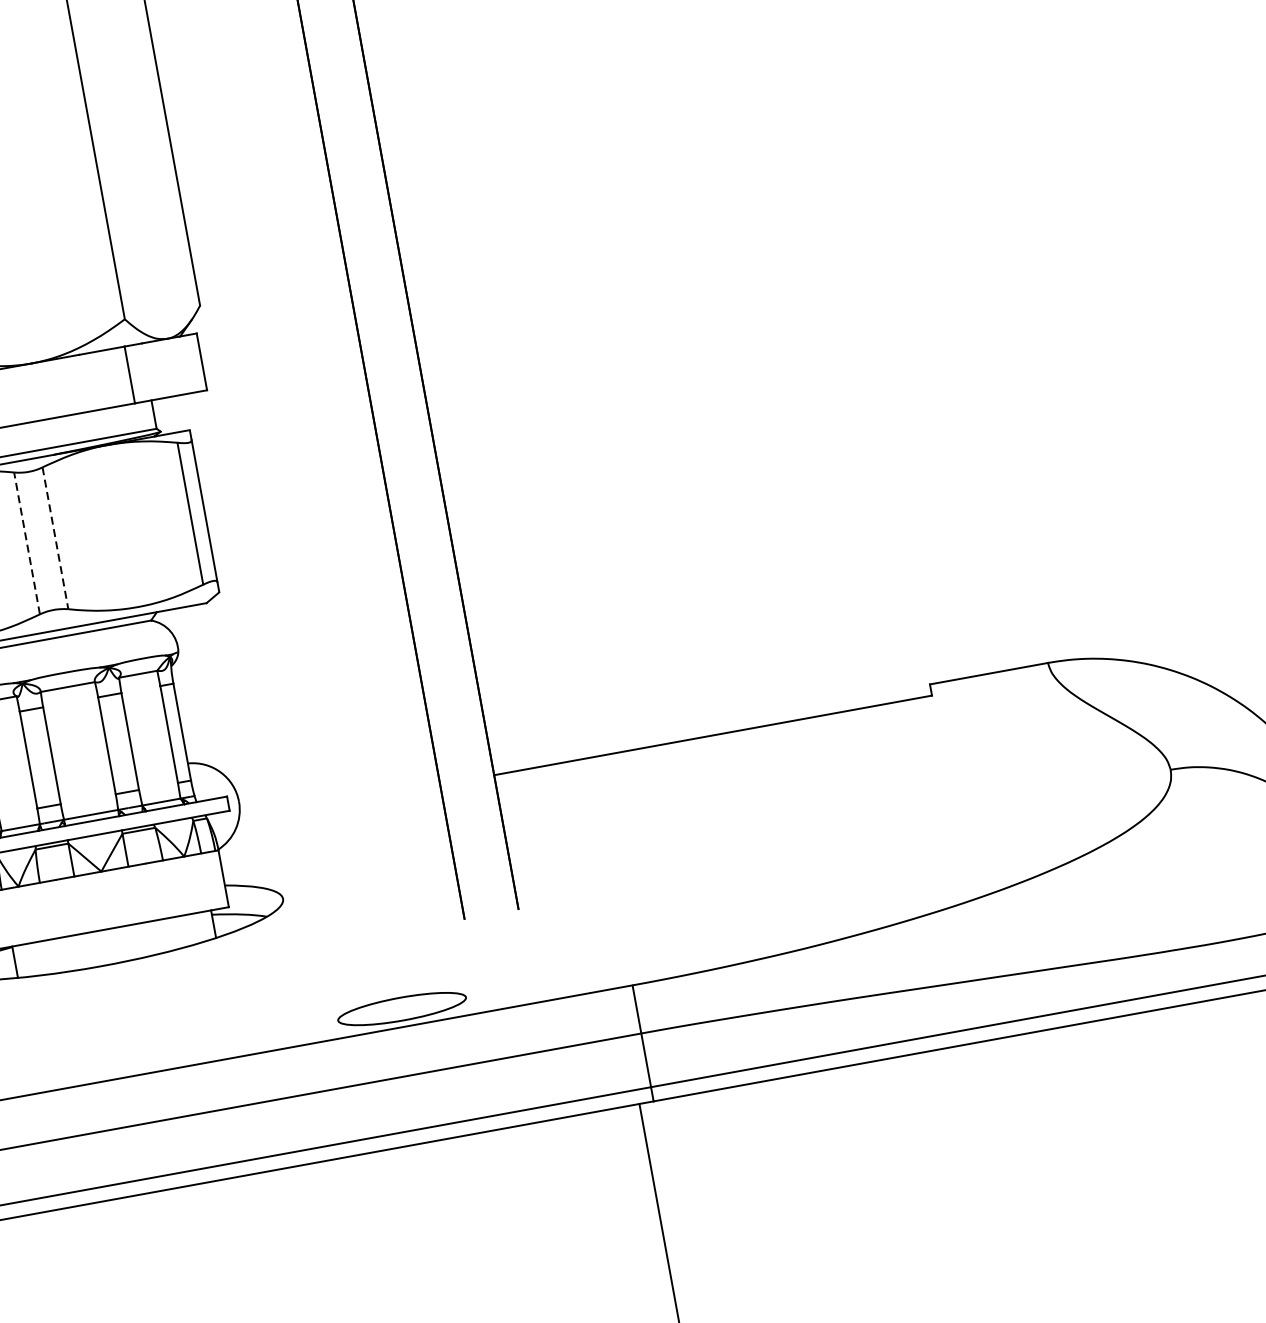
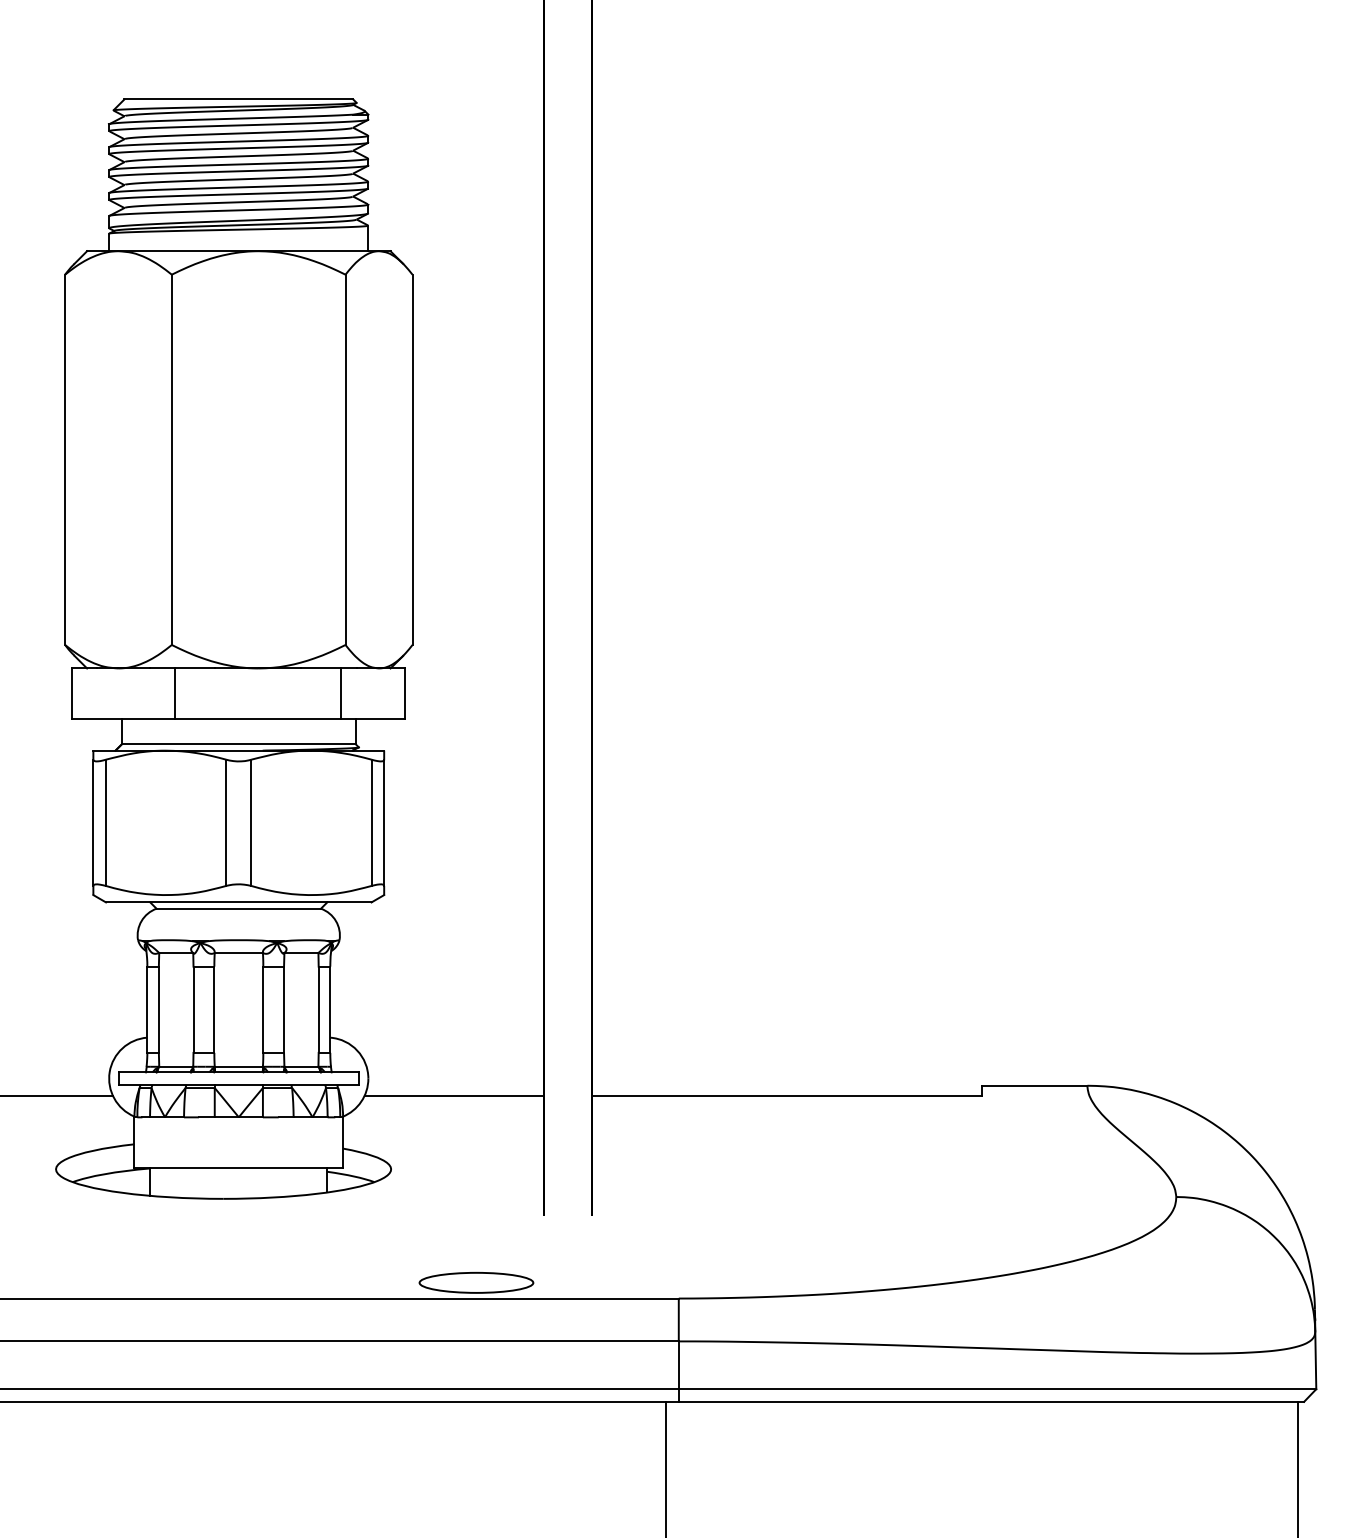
line: (55, 539) -> (251, 823), dashed -> solid
line: (27, 542) -> (226, 822), dashed -> solid
line: (339, 803) -> (454, 1095), added

